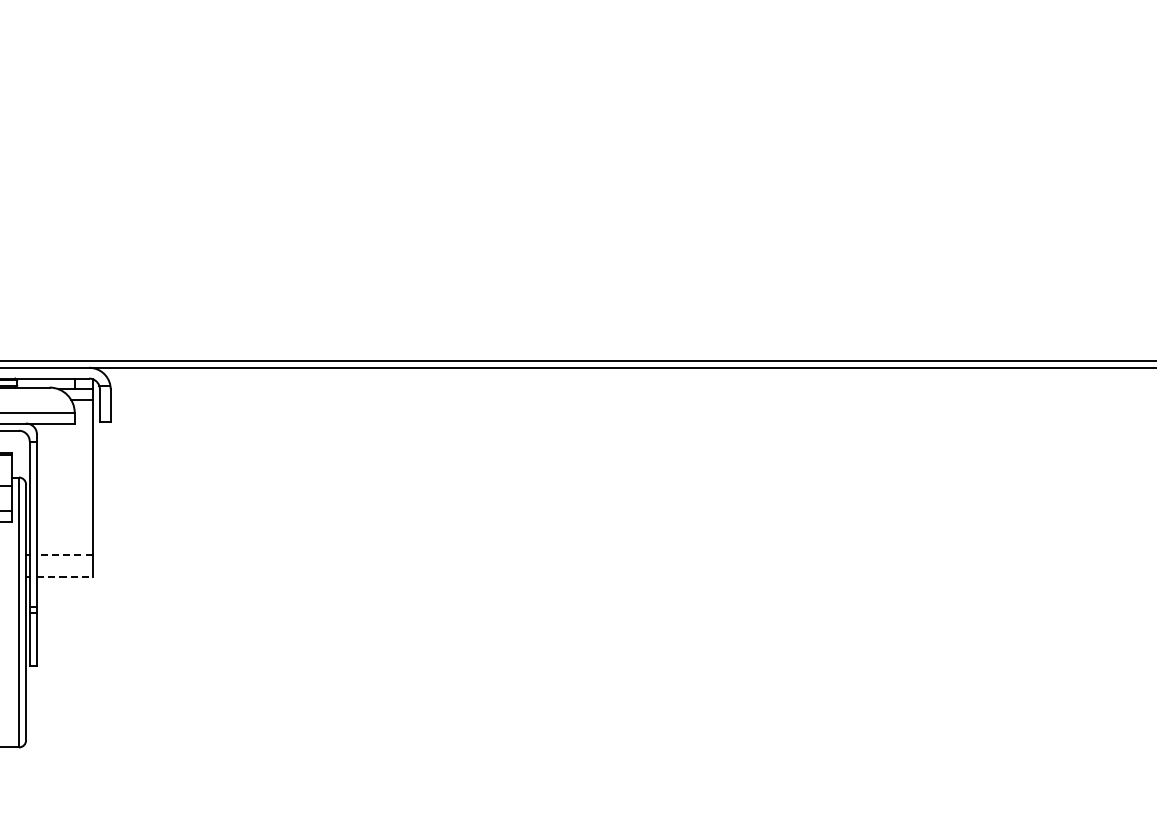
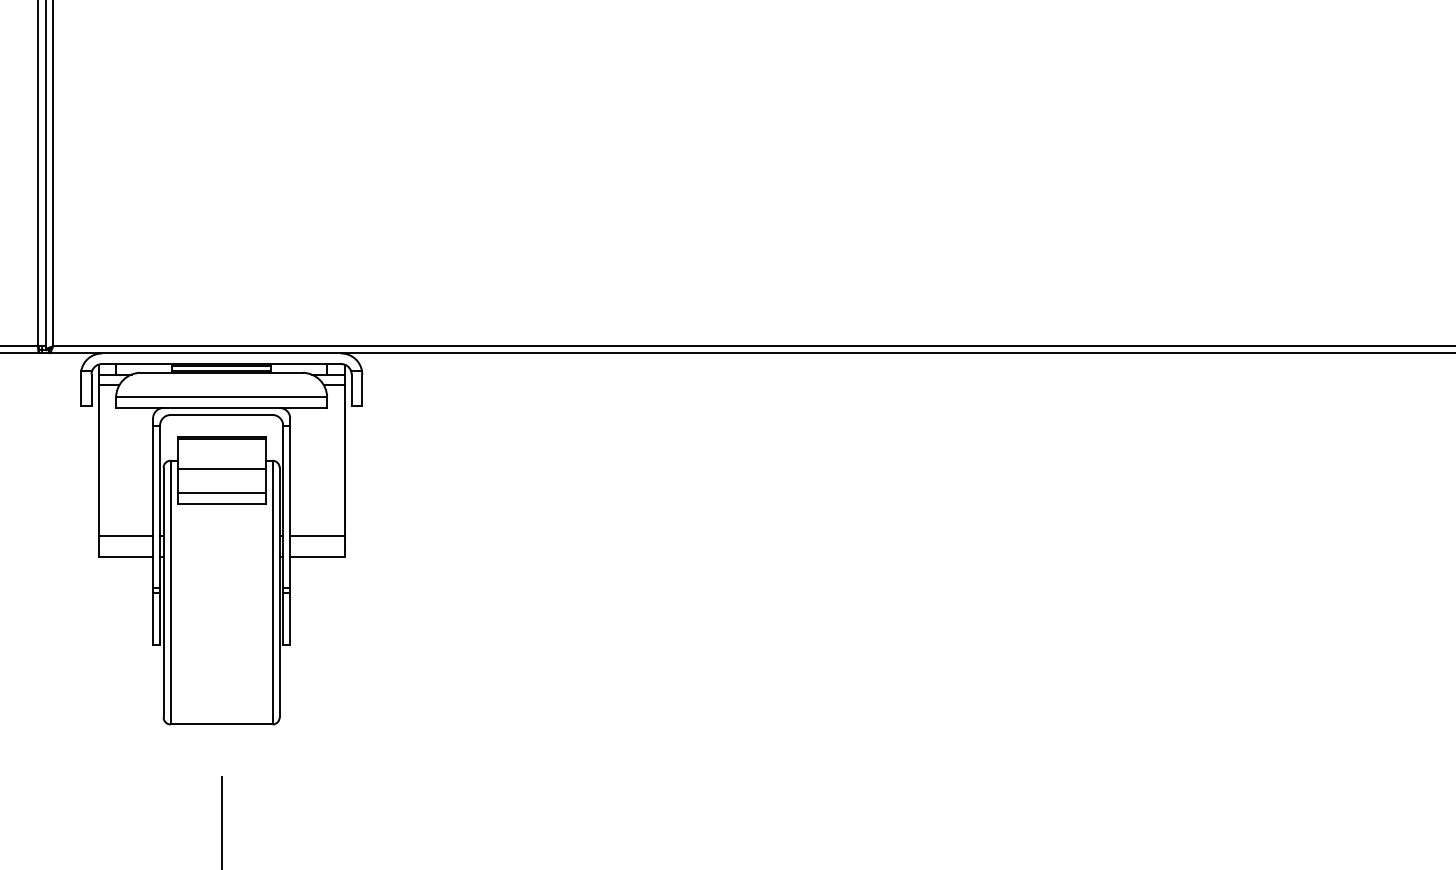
line: (63, 555) -> (316, 536), dashed -> solid
line: (64, 576) -> (317, 557), dashed -> solid

